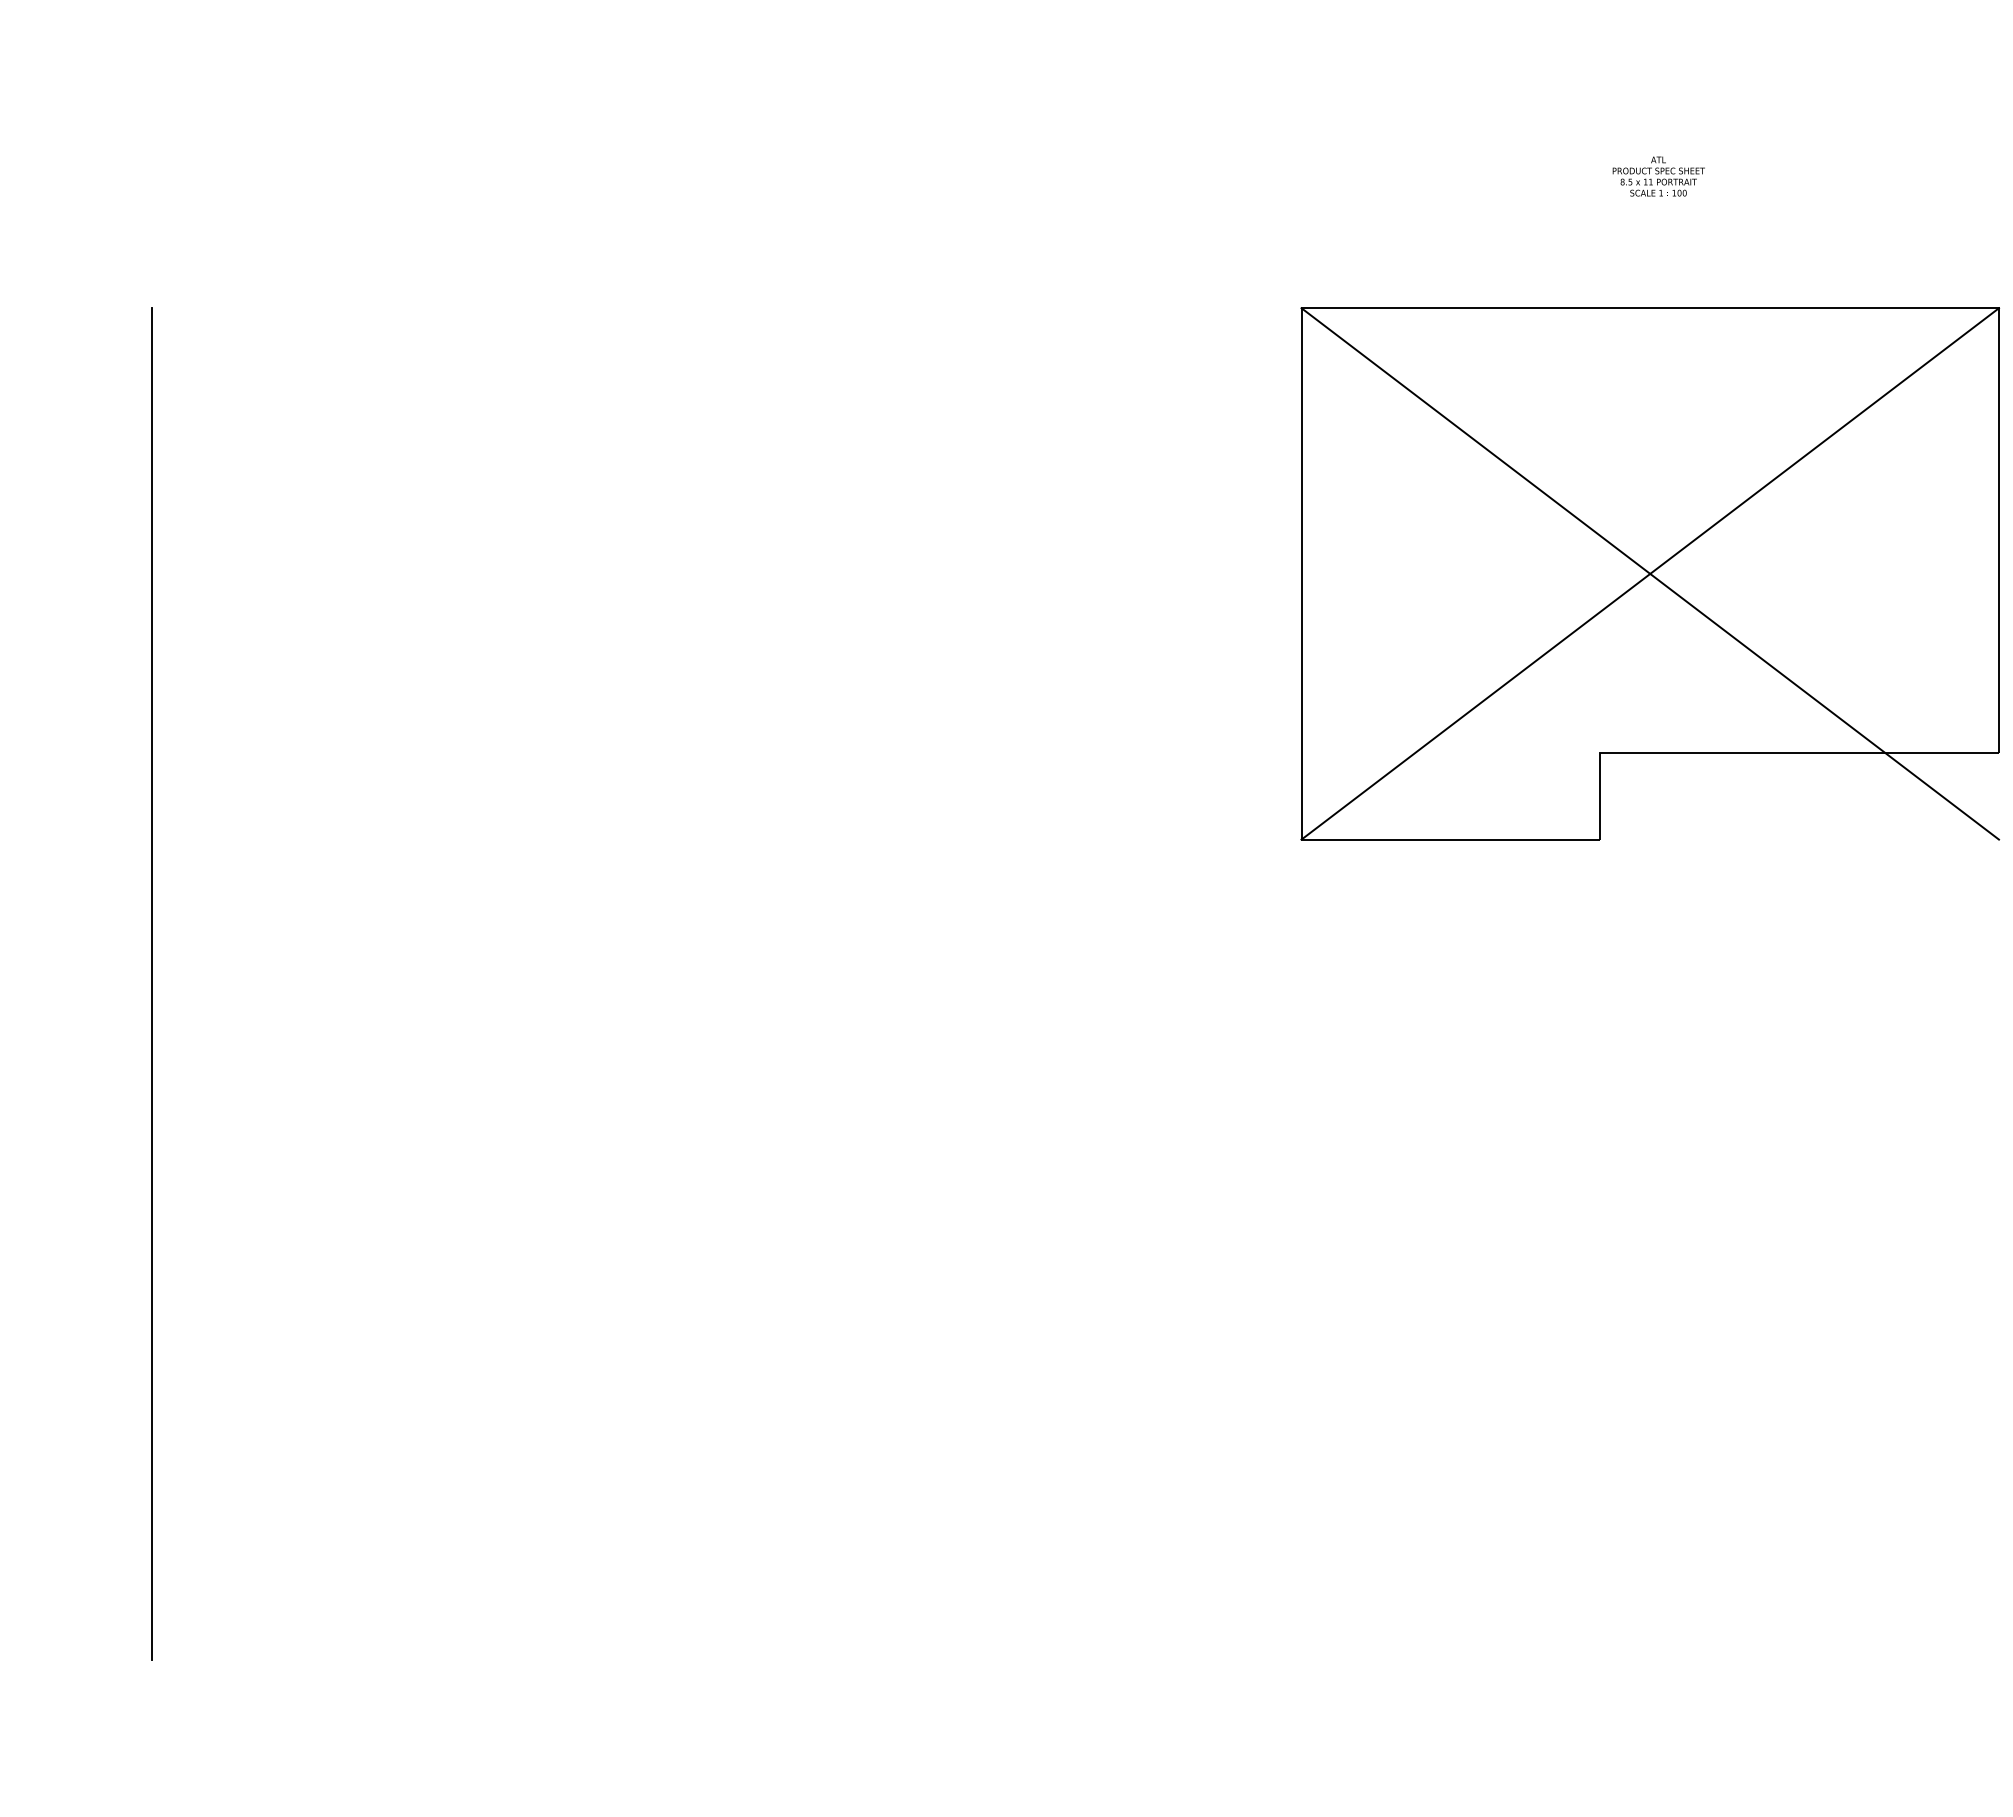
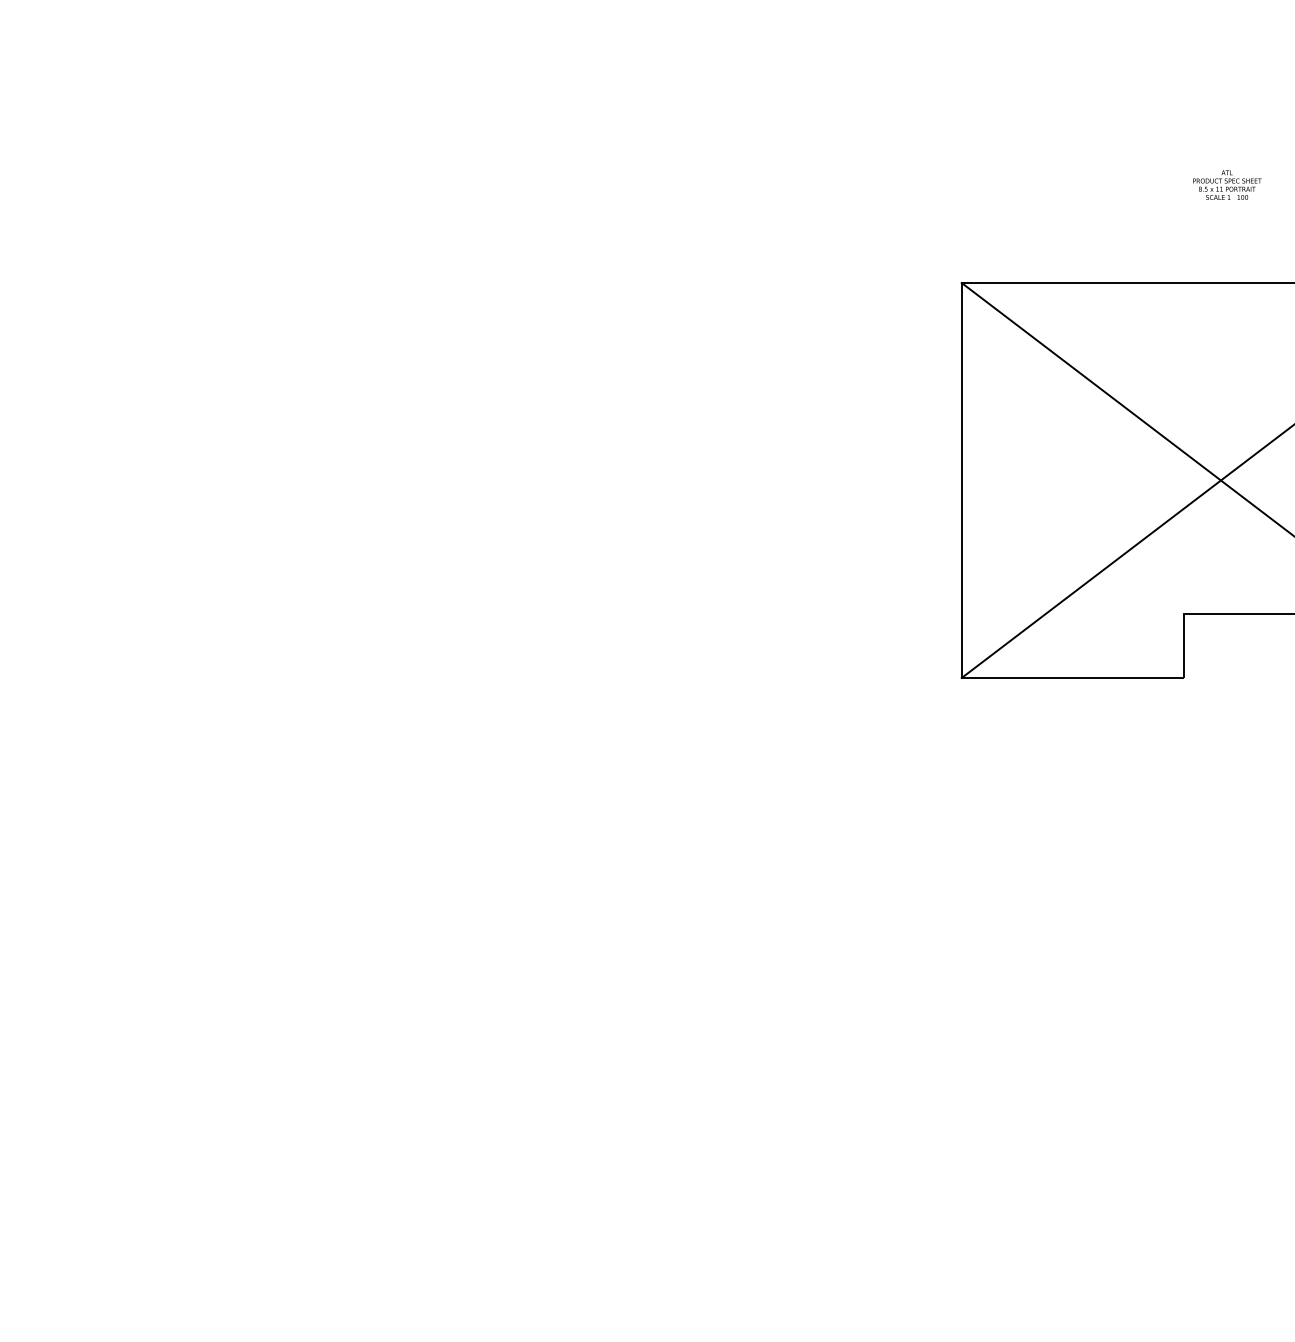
line: (152, 984) -> (107, 785), removed

